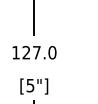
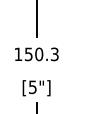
text: (39, 52) -> (41, 54), 127.0 -> 150.3

